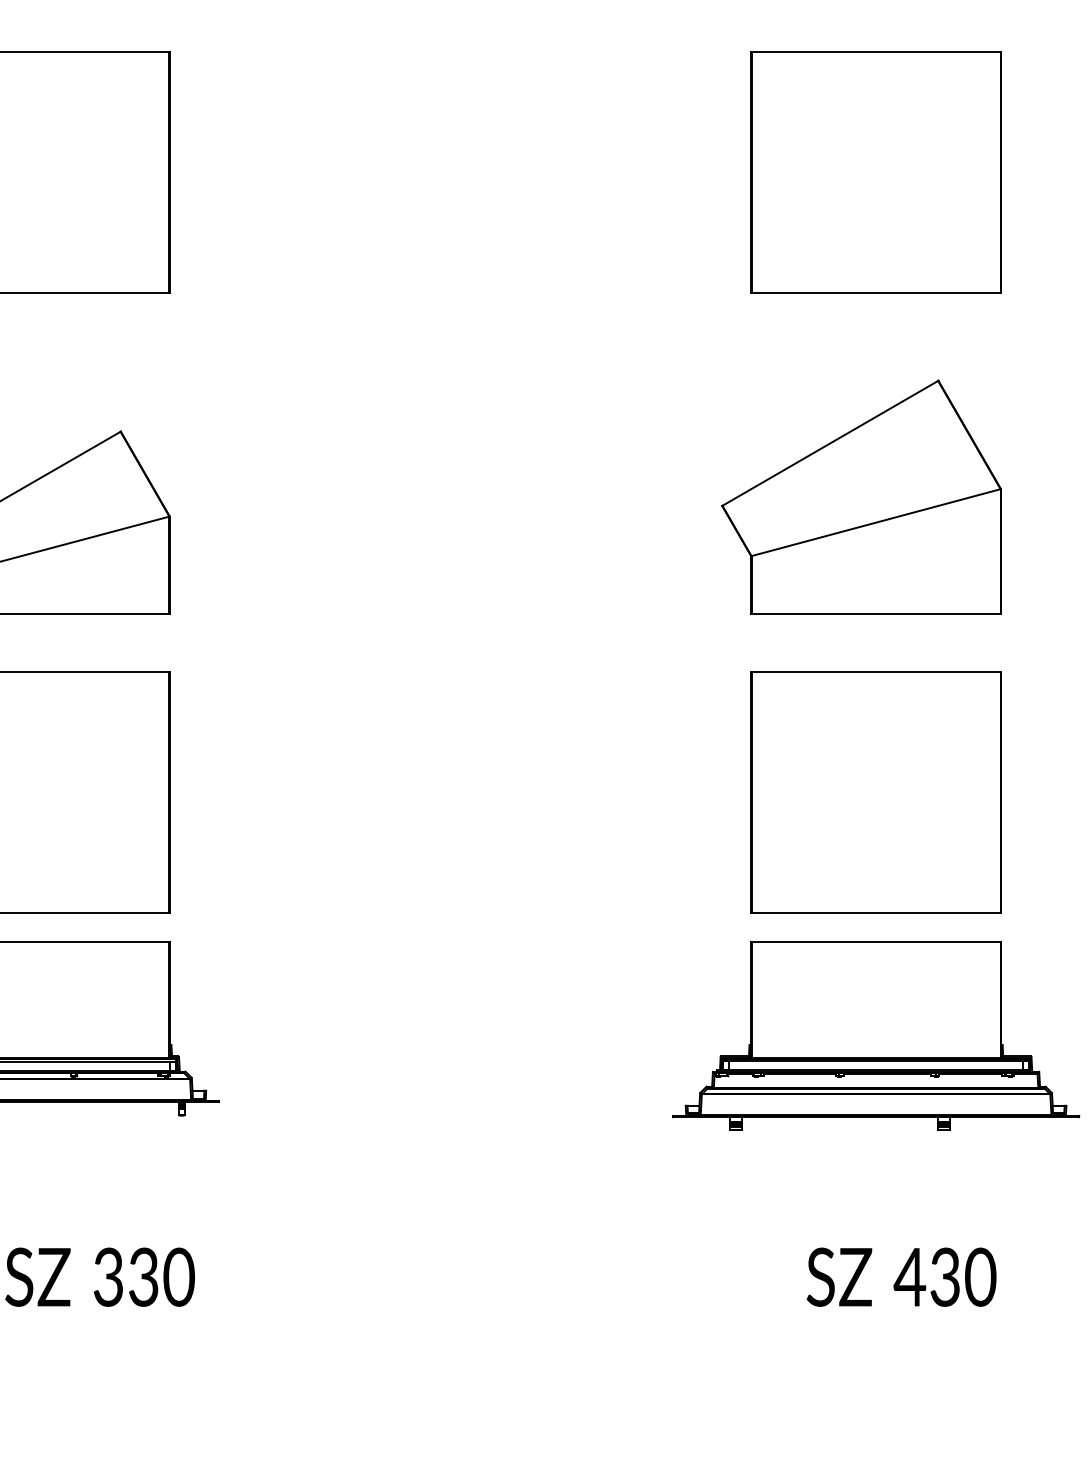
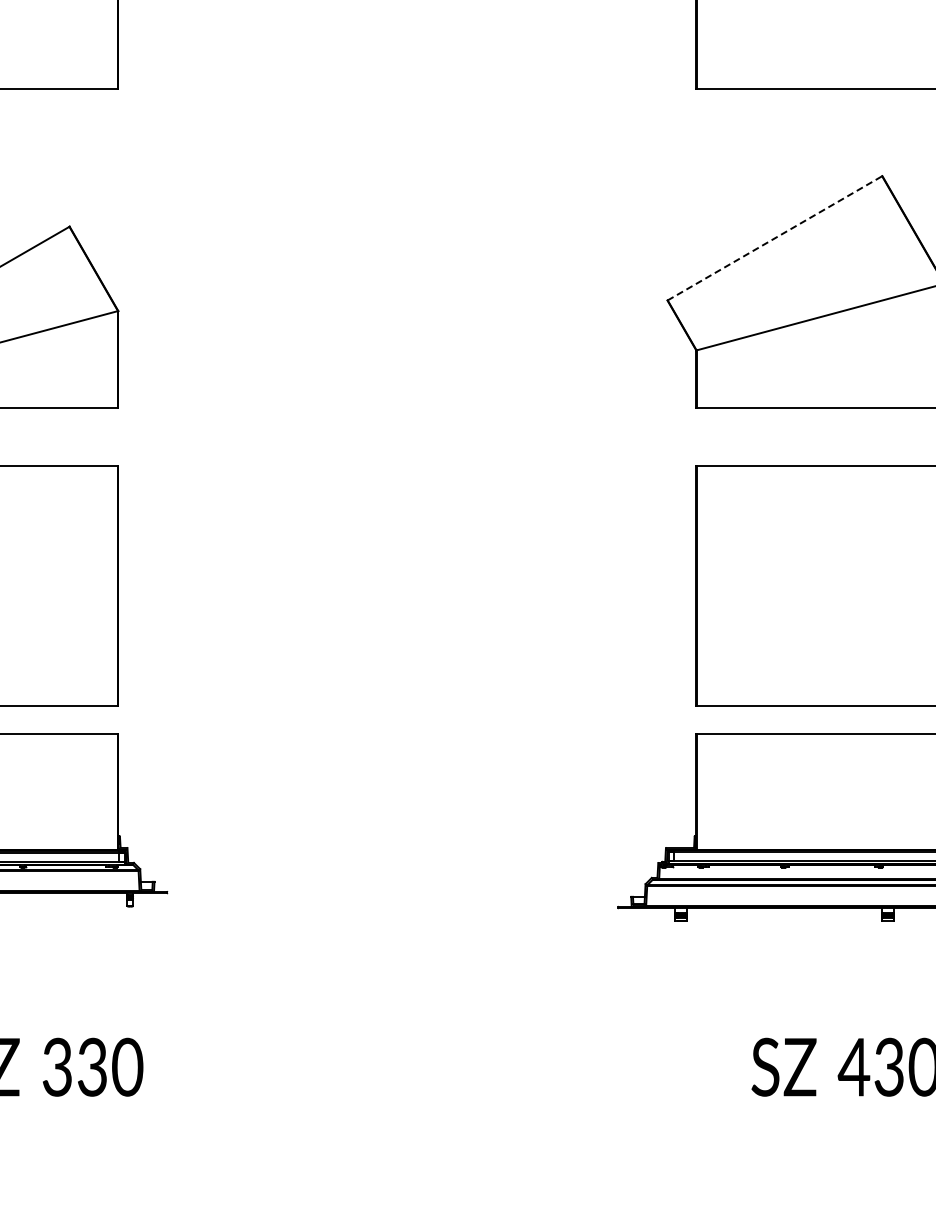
line: (830, 443) -> (775, 238), solid -> dashed

